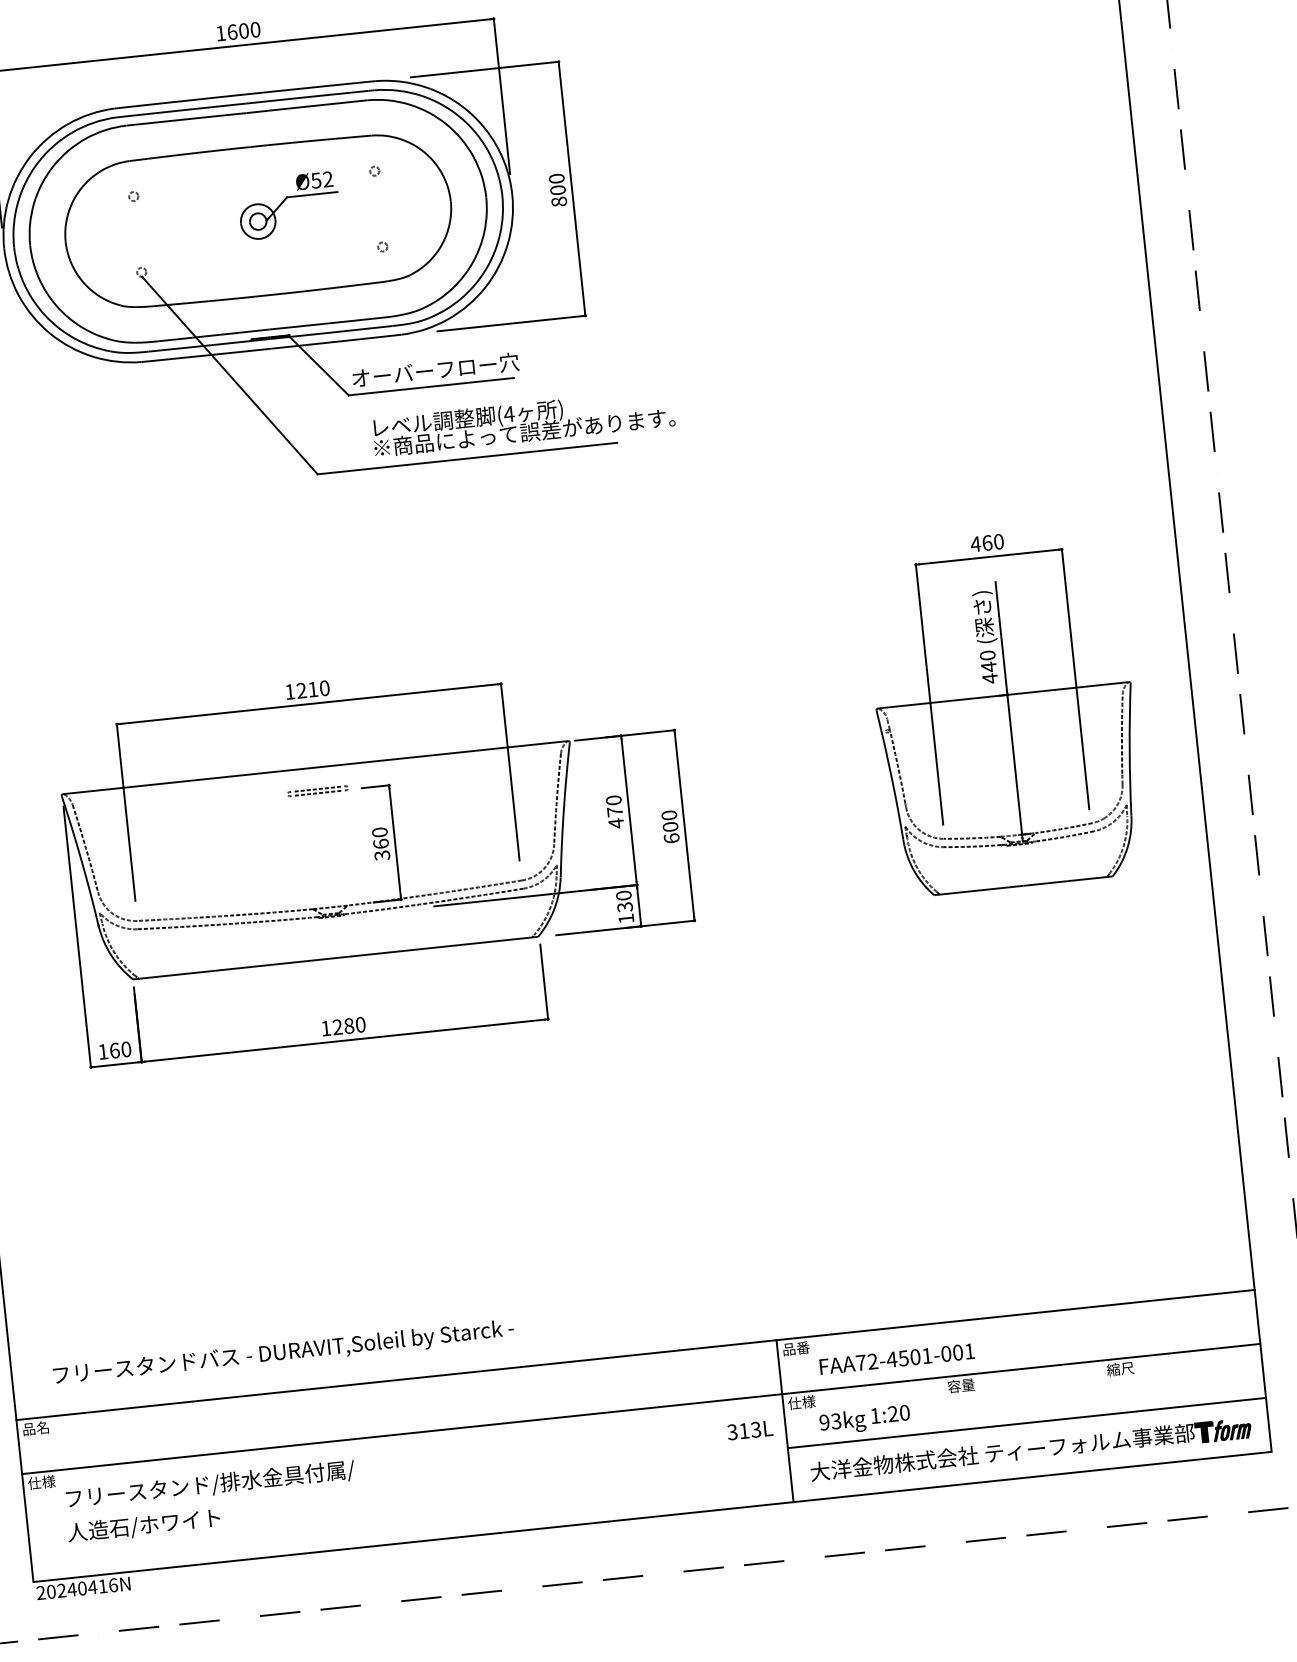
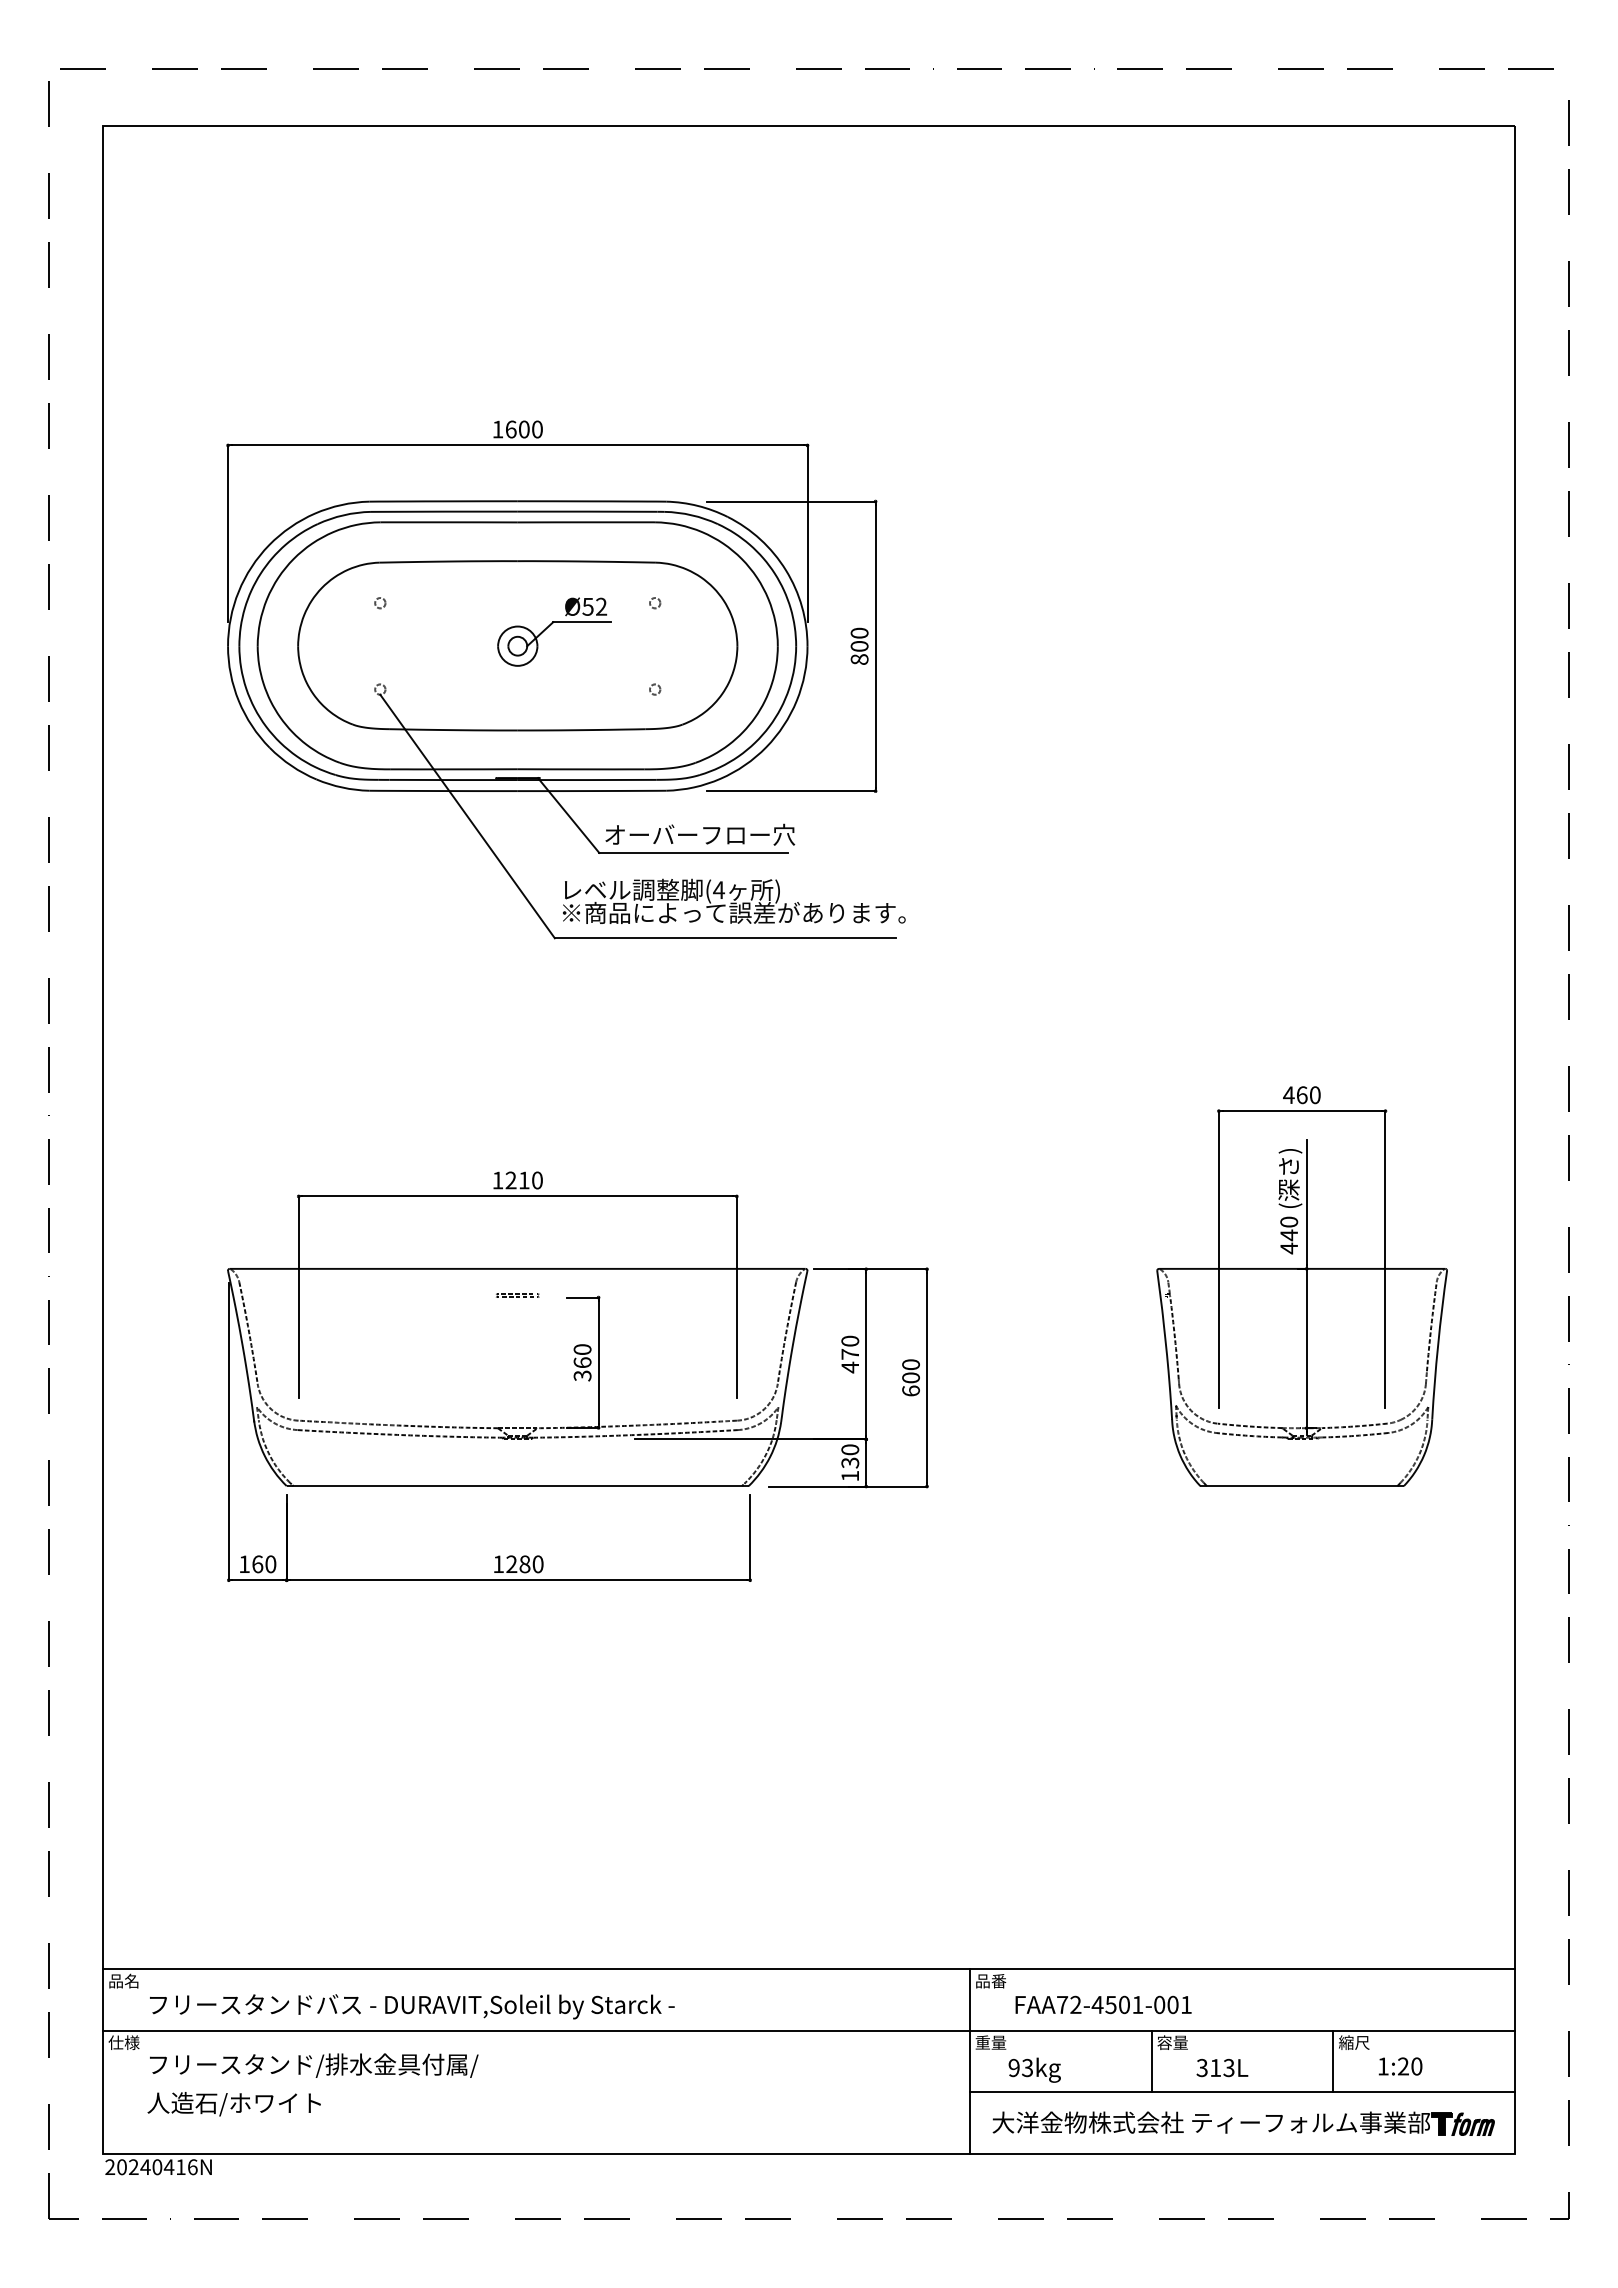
text: (523, 421) -> (734, 900), moved
part: (317, 790) -> (517, 1295), size x0.62
text: (283, 1353) -> (412, 2006), moved
line: (1103, 1387) -> (1333, 2061), added
text: (801, 1402) -> (990, 2042), 仕様 -> 重量
line: (944, 1404) -> (1151, 2061), added
text: (890, 1414) -> (1400, 2066), moved
text: (750, 1430) -> (1222, 2068), moved

